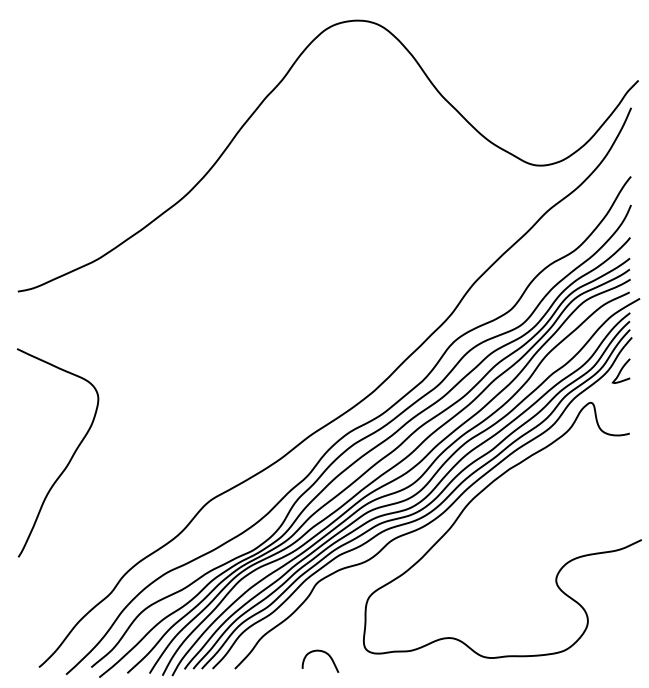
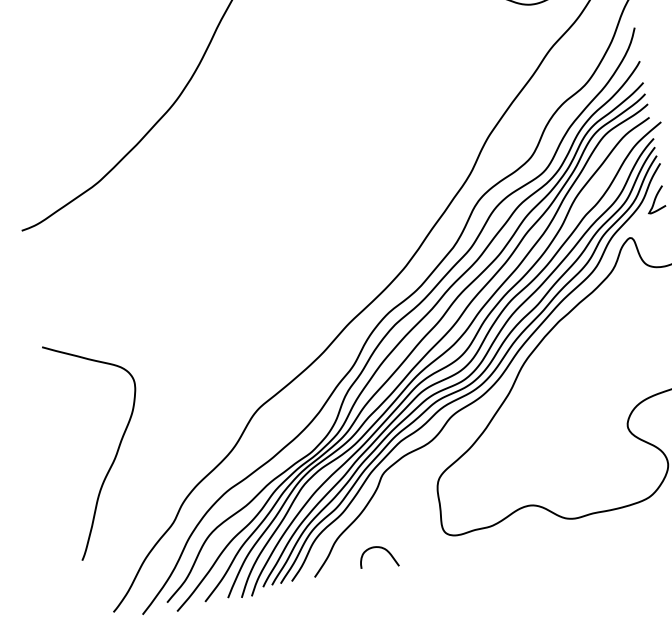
curve: (69, 459) -> (116, 450), moved
curve: (322, 652) -> (378, 548), moved

